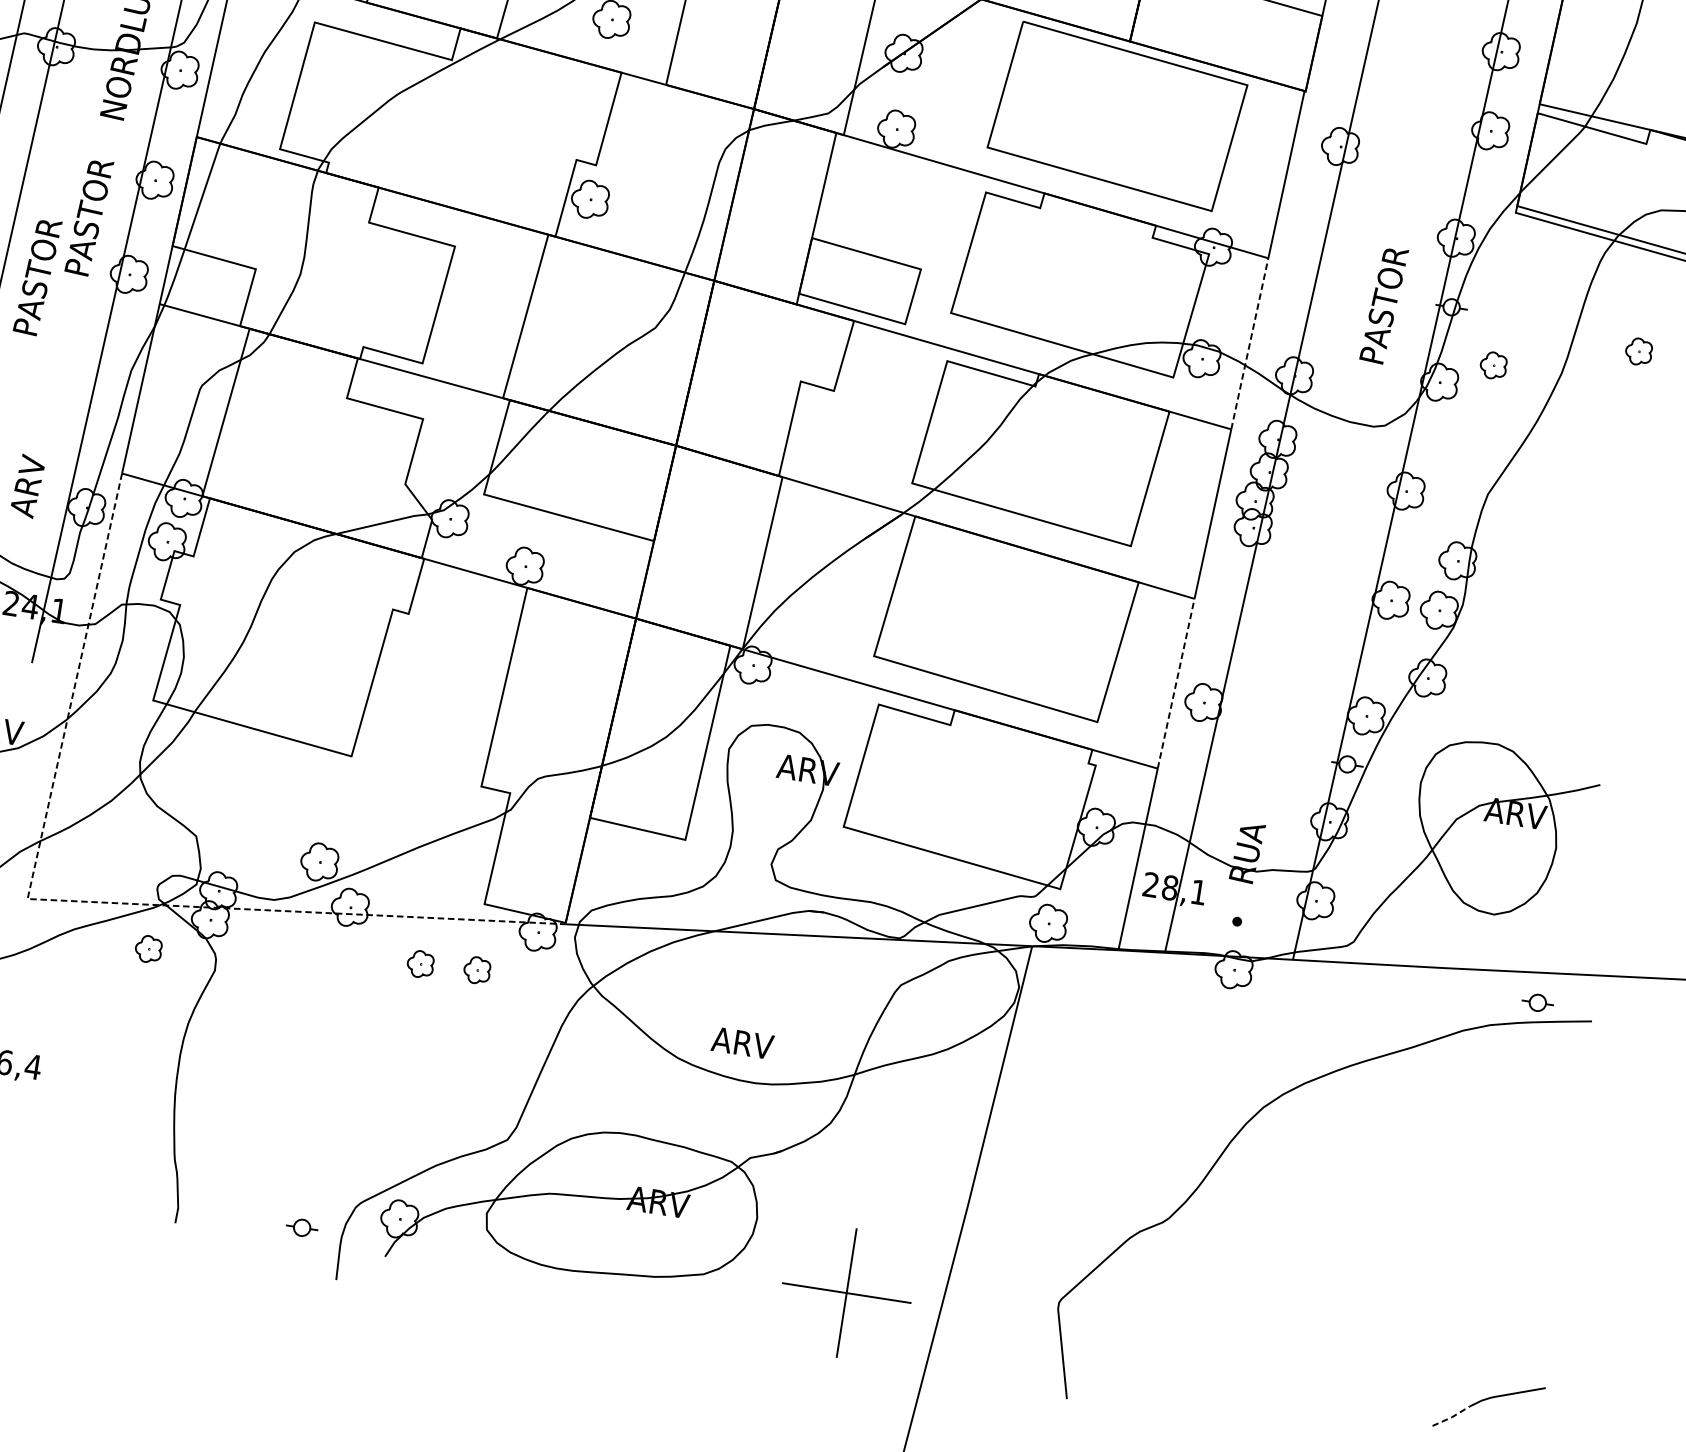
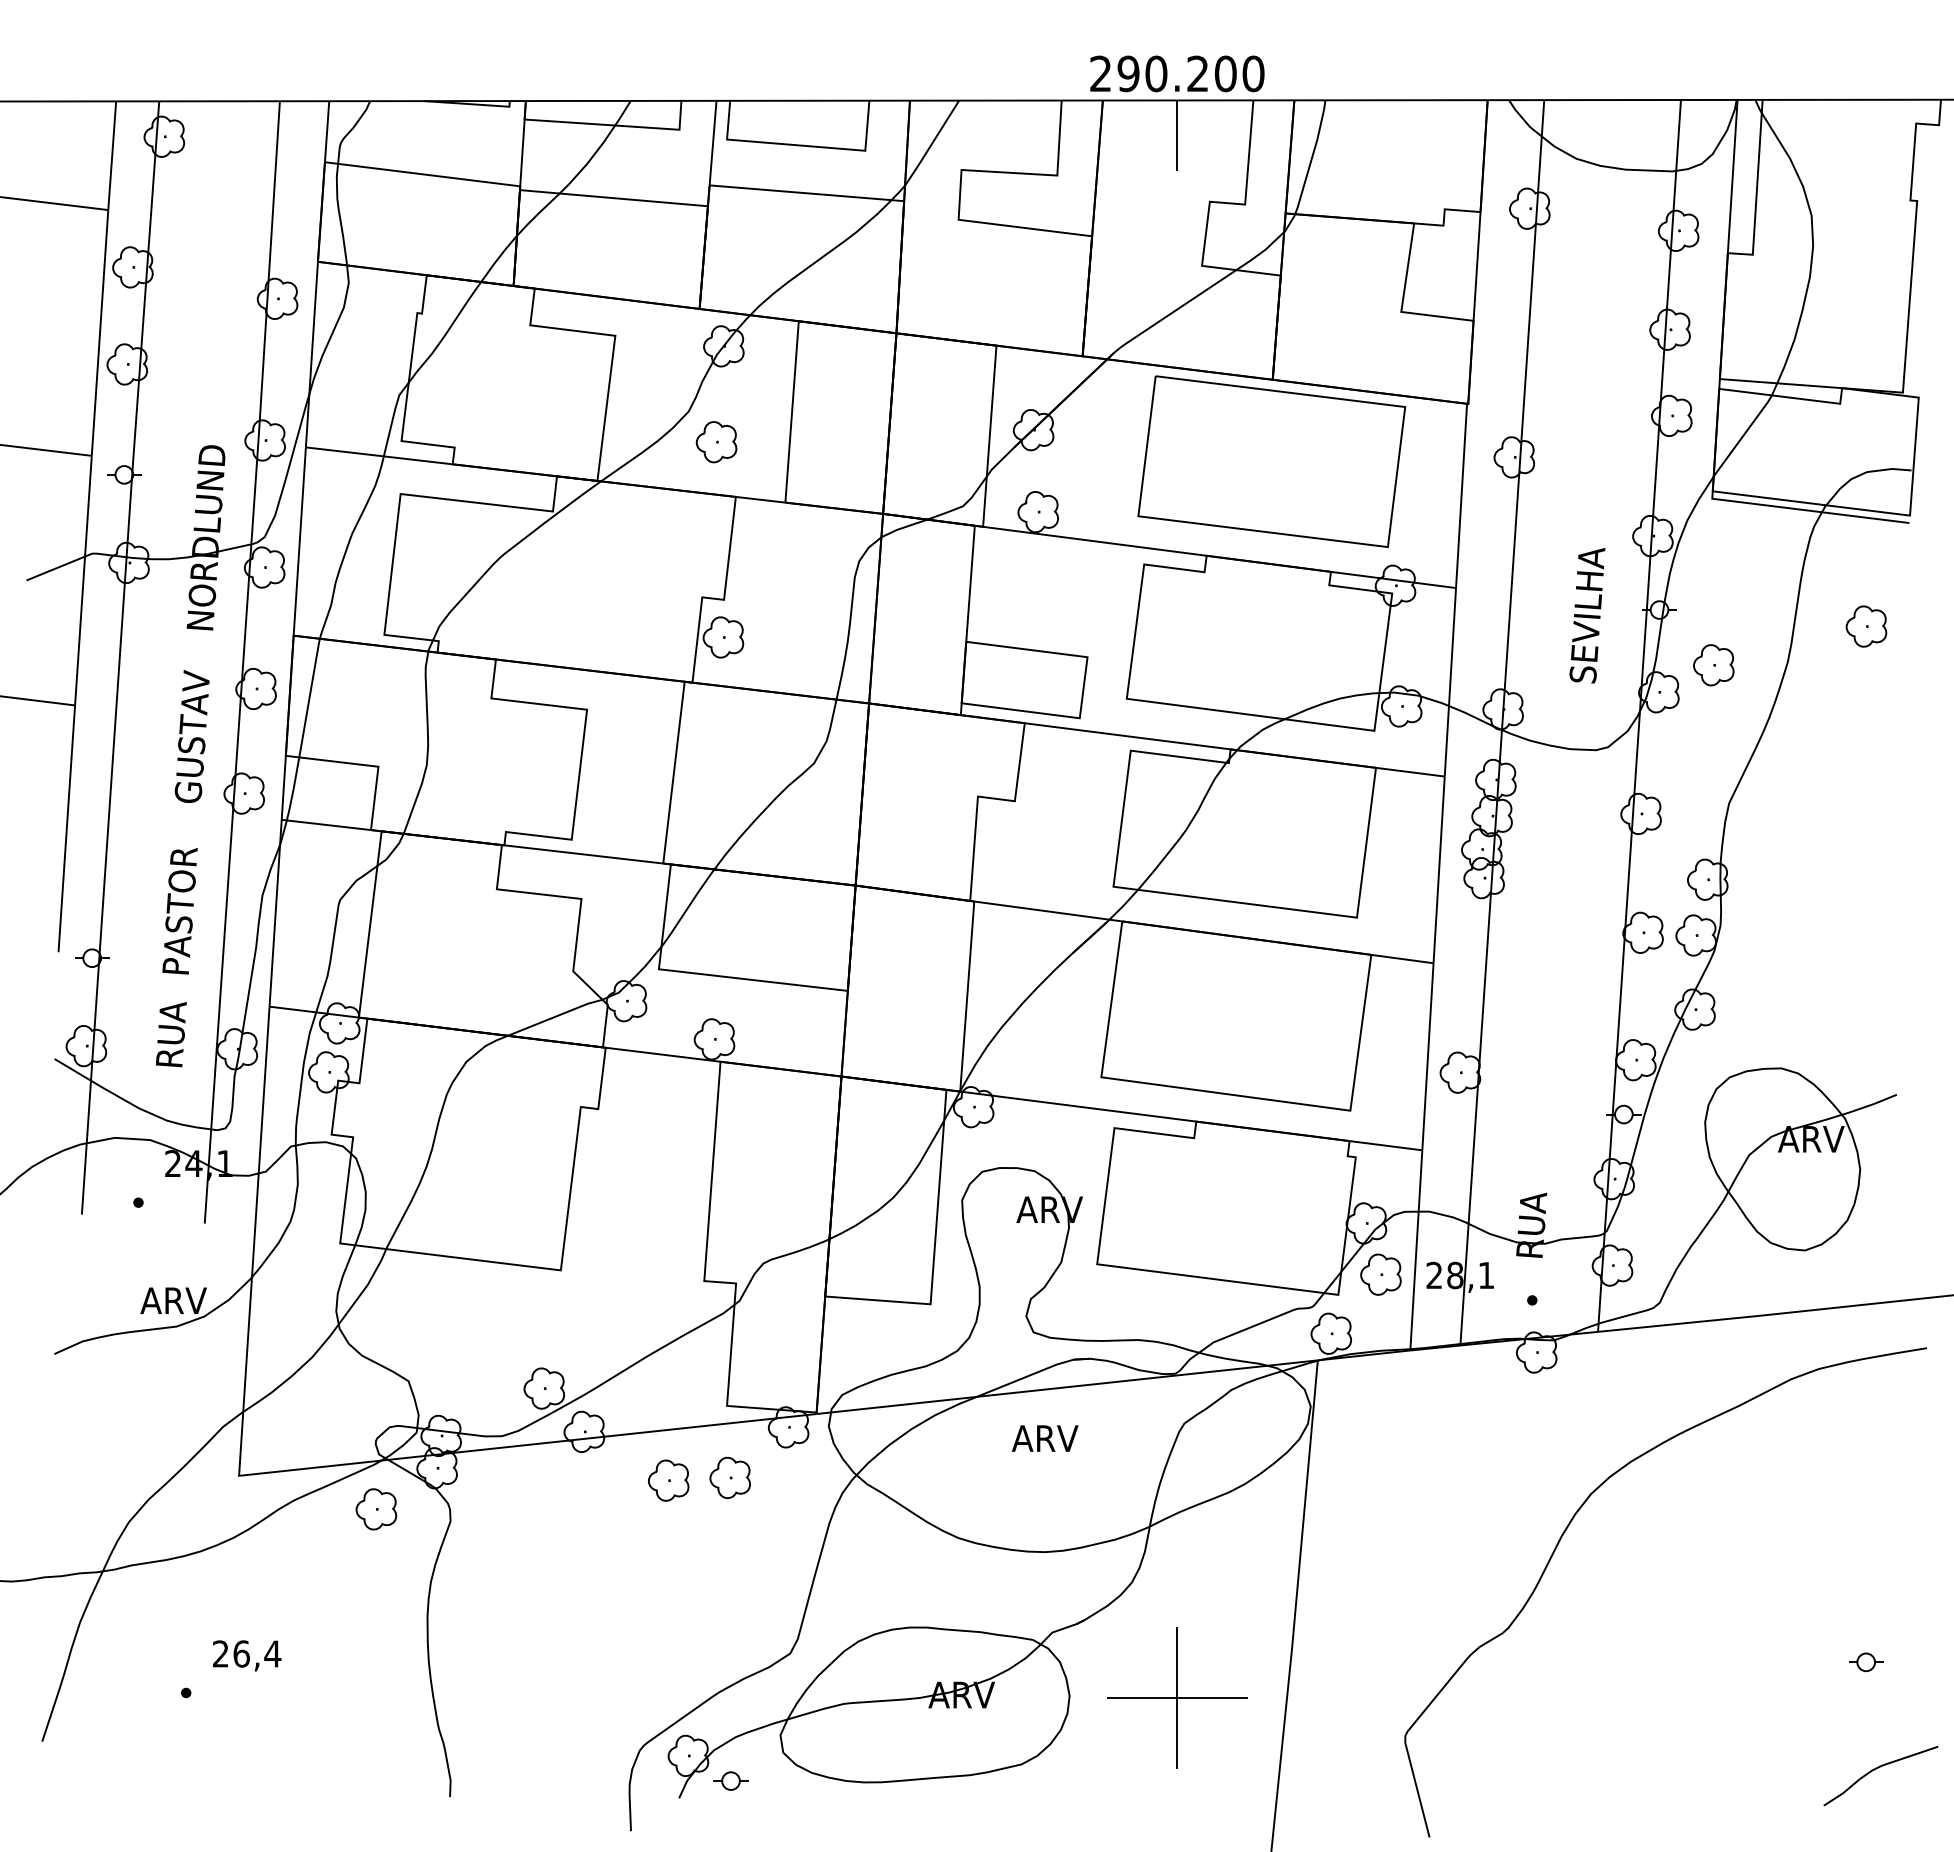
text: (88, 214) -> (191, 736), PASTOR -> GUSTAV
text: (37, 277) -> (179, 911), moved
text: (1384, 302) -> (1587, 615), PASTOR -> SEVILHA
line: (1250, 343) -> (1450, 681), dashed -> solid
part: (1638, 351) -> (1866, 626), size x1.43
part: (1493, 365) -> (1713, 665), size x1.43
text: (27, 485) -> (170, 1035), ARV -> RUA
line: (1175, 683) -> (1427, 1056), dashed -> solid
part: (1101, 876) -> (1380, 1274), added
line: (78, 901) -> (293, 1470), dashed -> solid
part: (148, 949) -> (376, 1509), size x1.43
part: (420, 964) -> (668, 1480), size x1.43
part: (476, 970) -> (729, 1477), size x1.43
part: (1538, 1003) -> (1866, 1662), moved
text: (742, 1043) -> (1045, 1438), moved
part: (301, 1227) -> (730, 1780), moved
part: (846, 1292) -> (1177, 1697), moved
line: (1452, 1417) -> (1843, 1793), dashed -> solid

